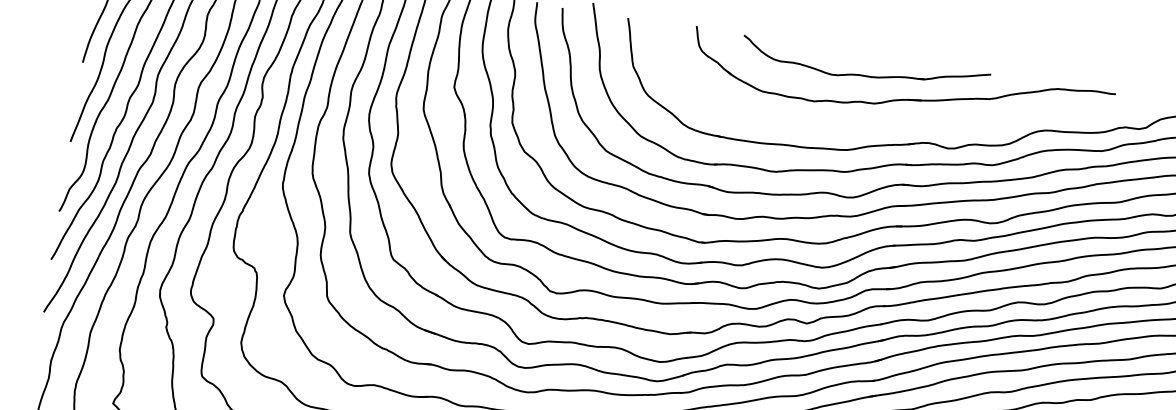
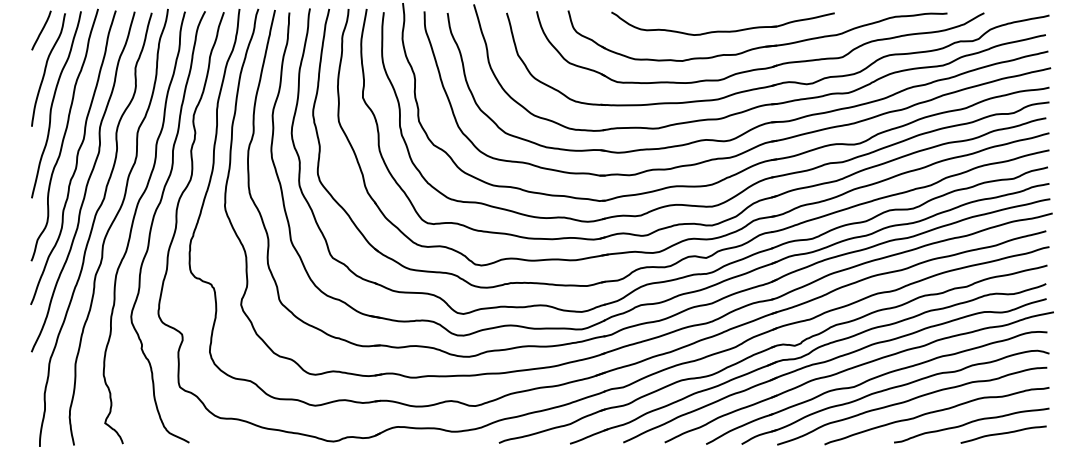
part: (904, 122) -> (764, 67), added

